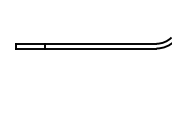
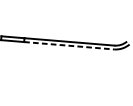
line: (100, 48) -> (69, 45), solid -> dashed

